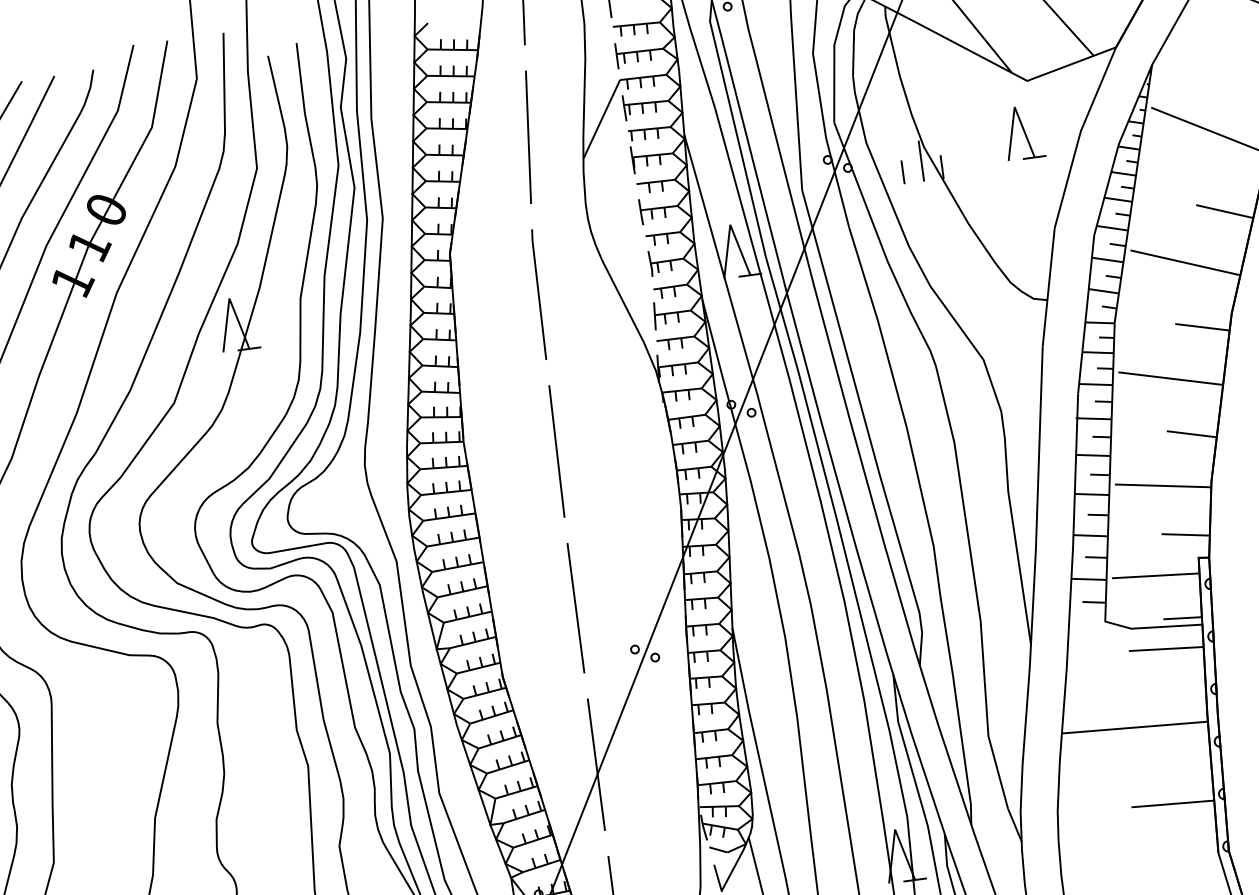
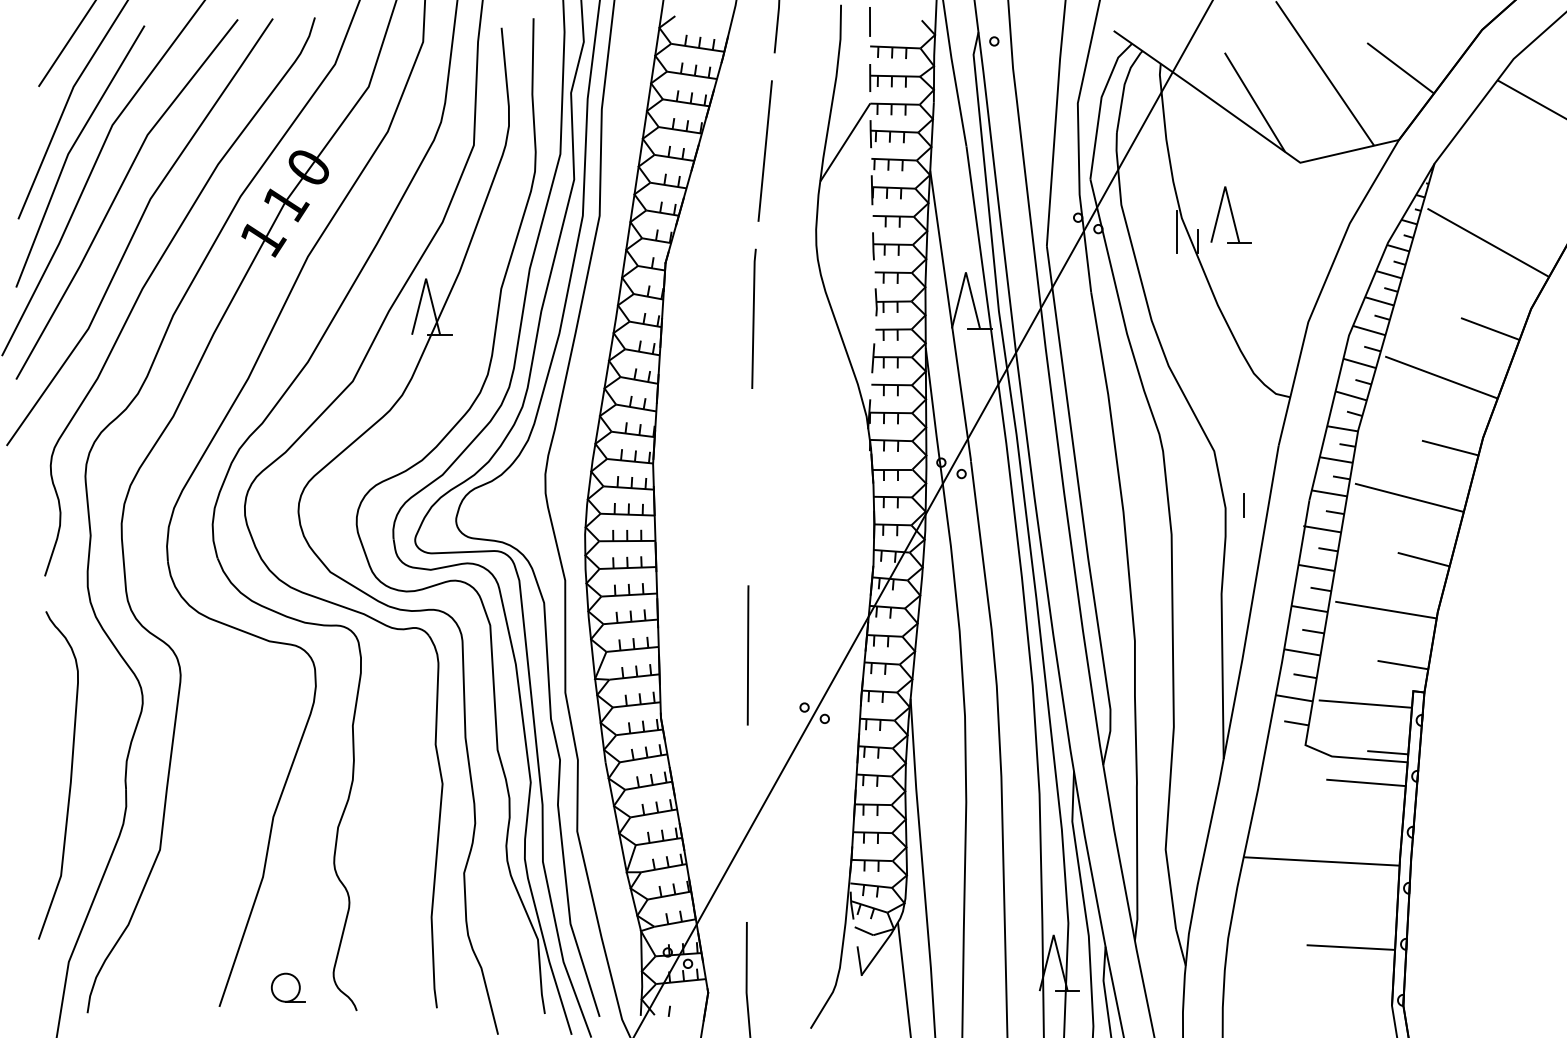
part: (1023, 132) -> (1230, 214), moved
line: (902, 172) -> (1243, 505), moved
line: (557, 451) -> (750, 487), removed
line: (596, 764) -> (747, 823), removed

